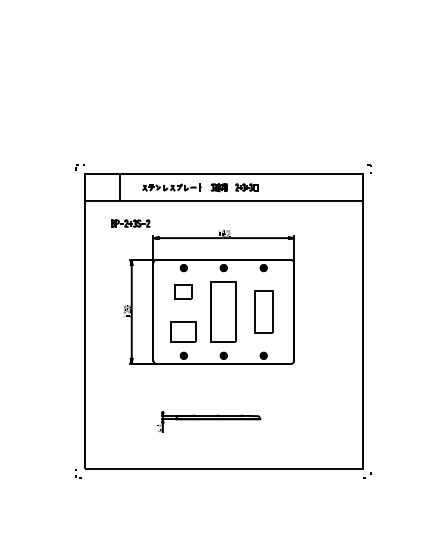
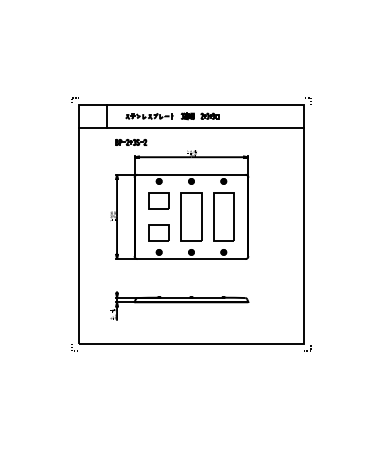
part: (131, 223) -> (131, 142), moved
part: (183, 291) -> (158, 200), size x1.43
part: (263, 311) -> (223, 216), size x1.43
part: (208, 421) -> (179, 305), size x1.67

